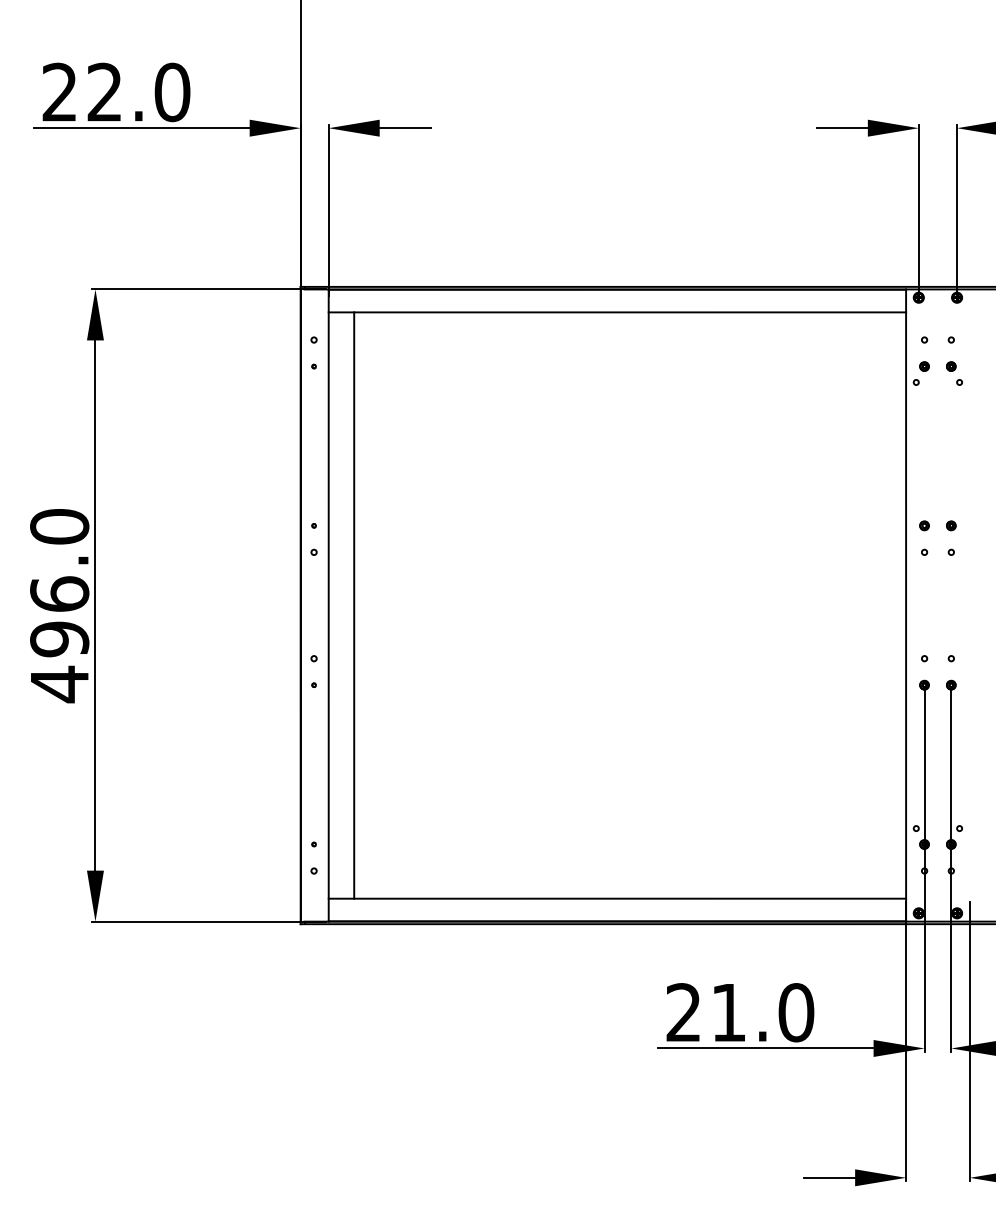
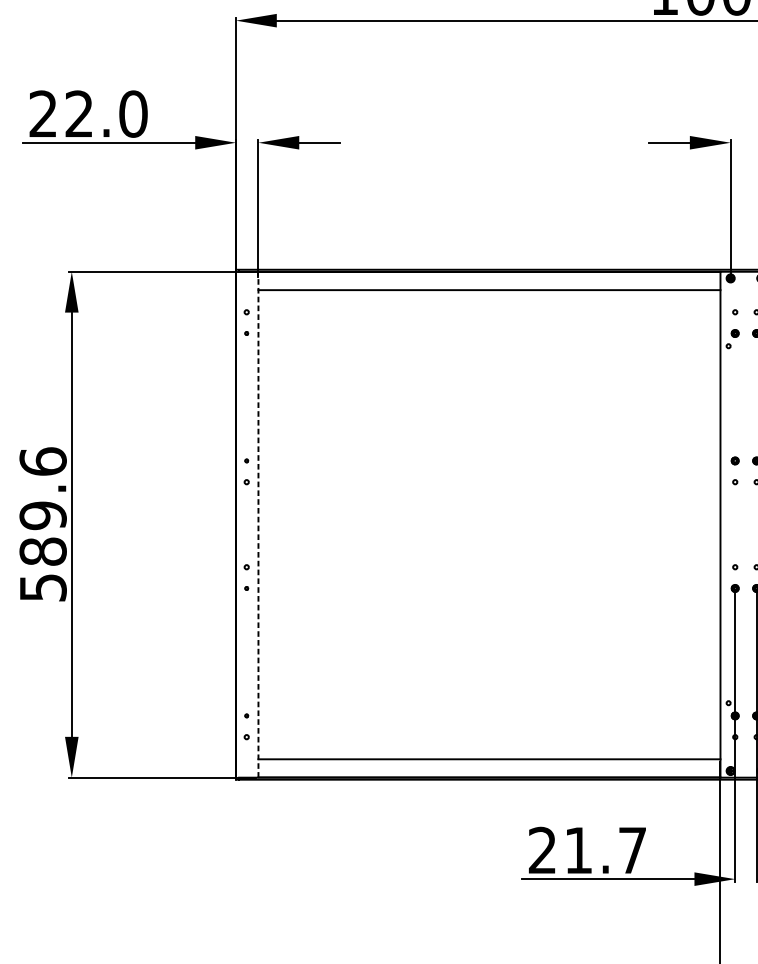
text: (59, 605) -> (43, 524), 496.0 -> 589.6
line: (328, 605) -> (258, 524), solid -> dashed
line: (354, 605) -> (279, 524), removed
text: (796, 1012) -> (632, 850), 21.0 -> 21.7

